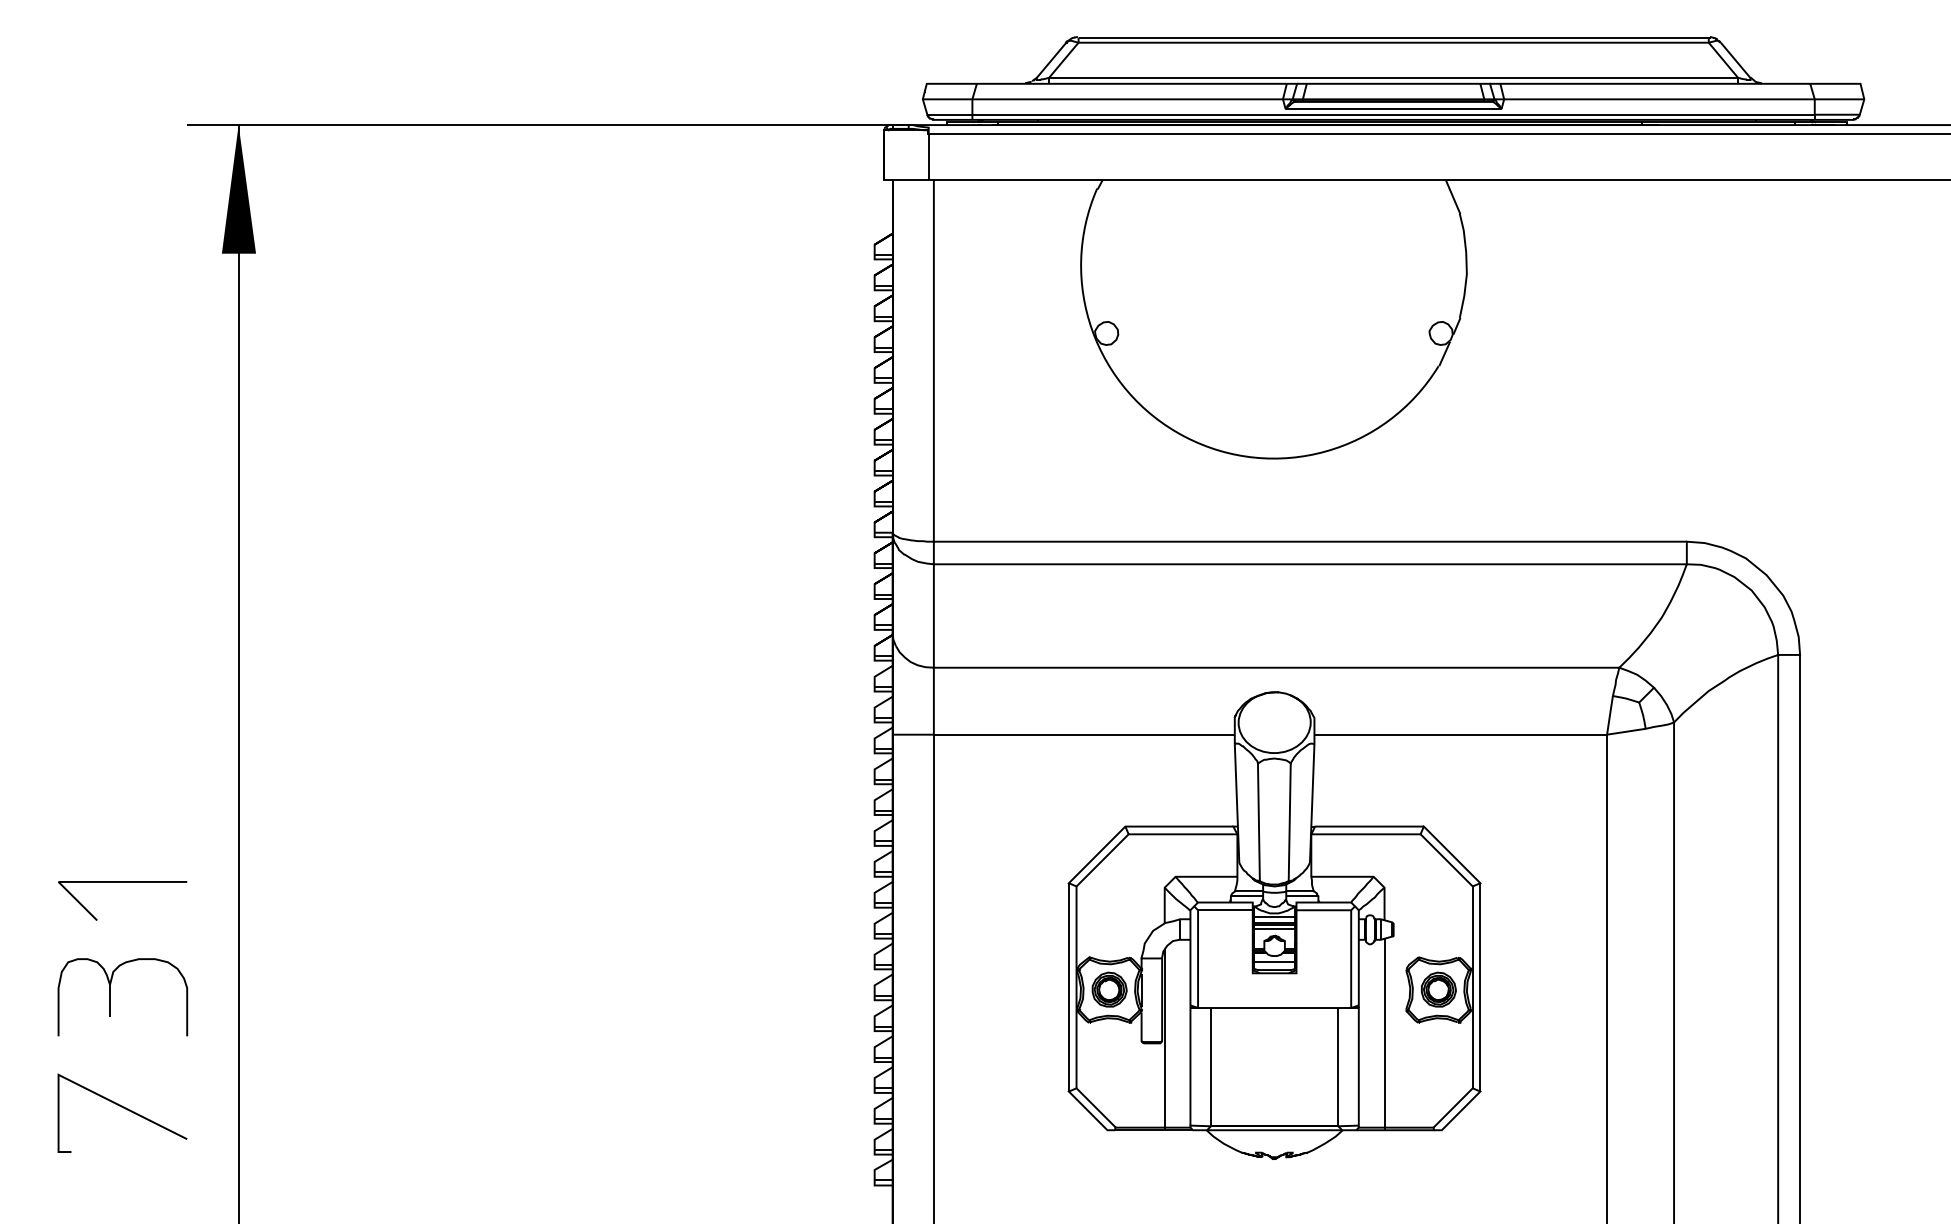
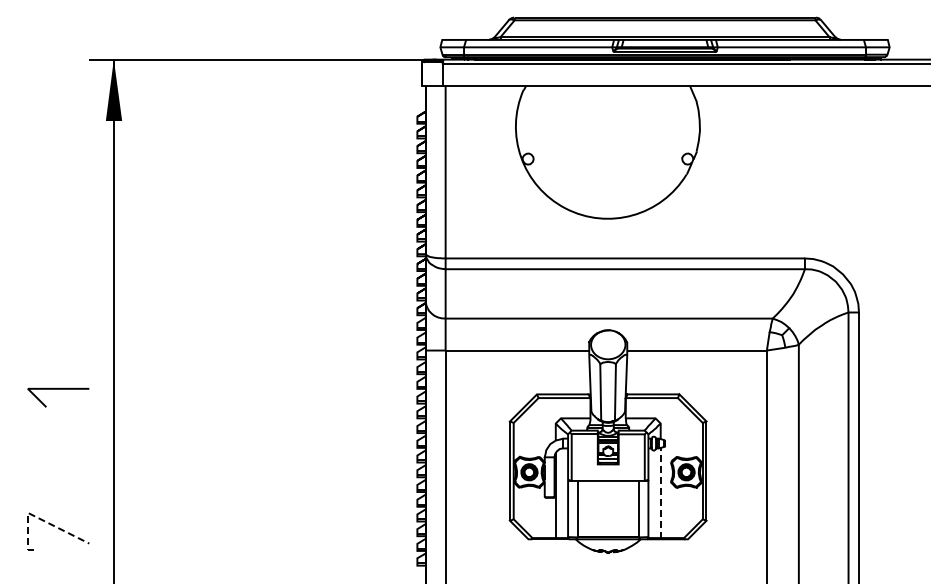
line: (122, 883) -> (58, 389), moved
part: (122, 996) -> (58, 475), removed
line: (1384, 1036) -> (660, 494), solid -> dashed
line: (80, 1086) -> (38, 518), solid -> dashed

